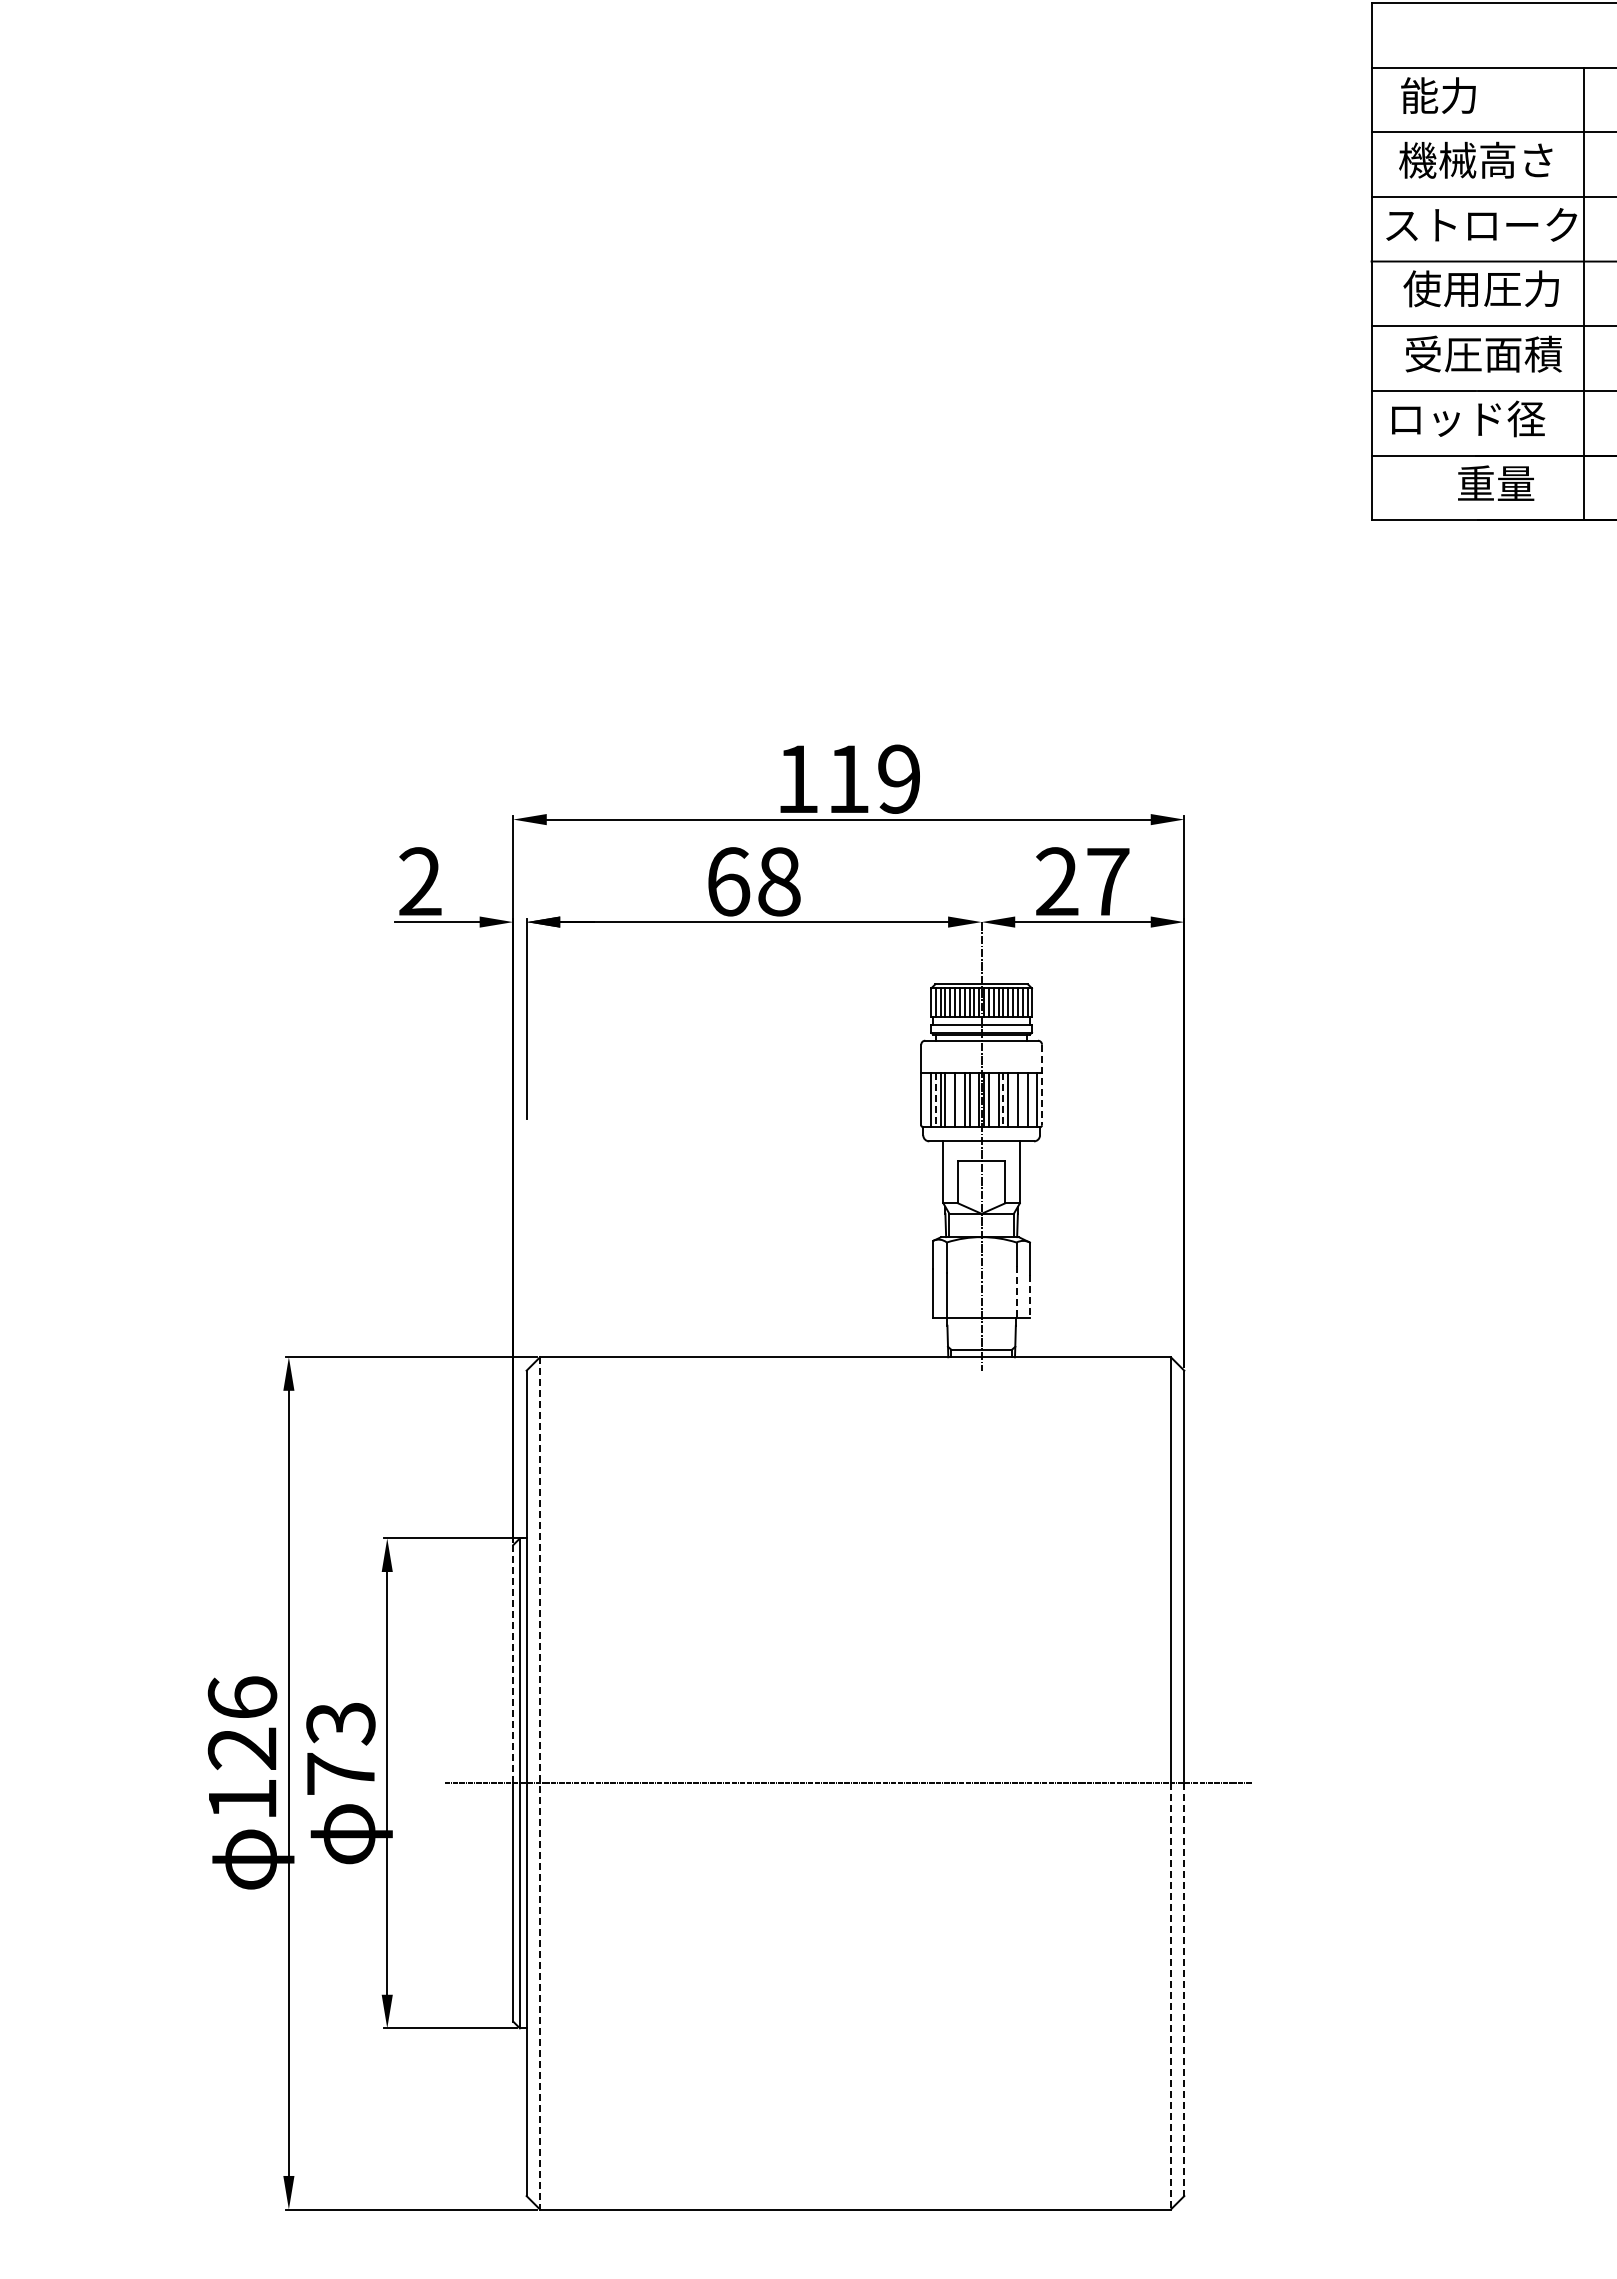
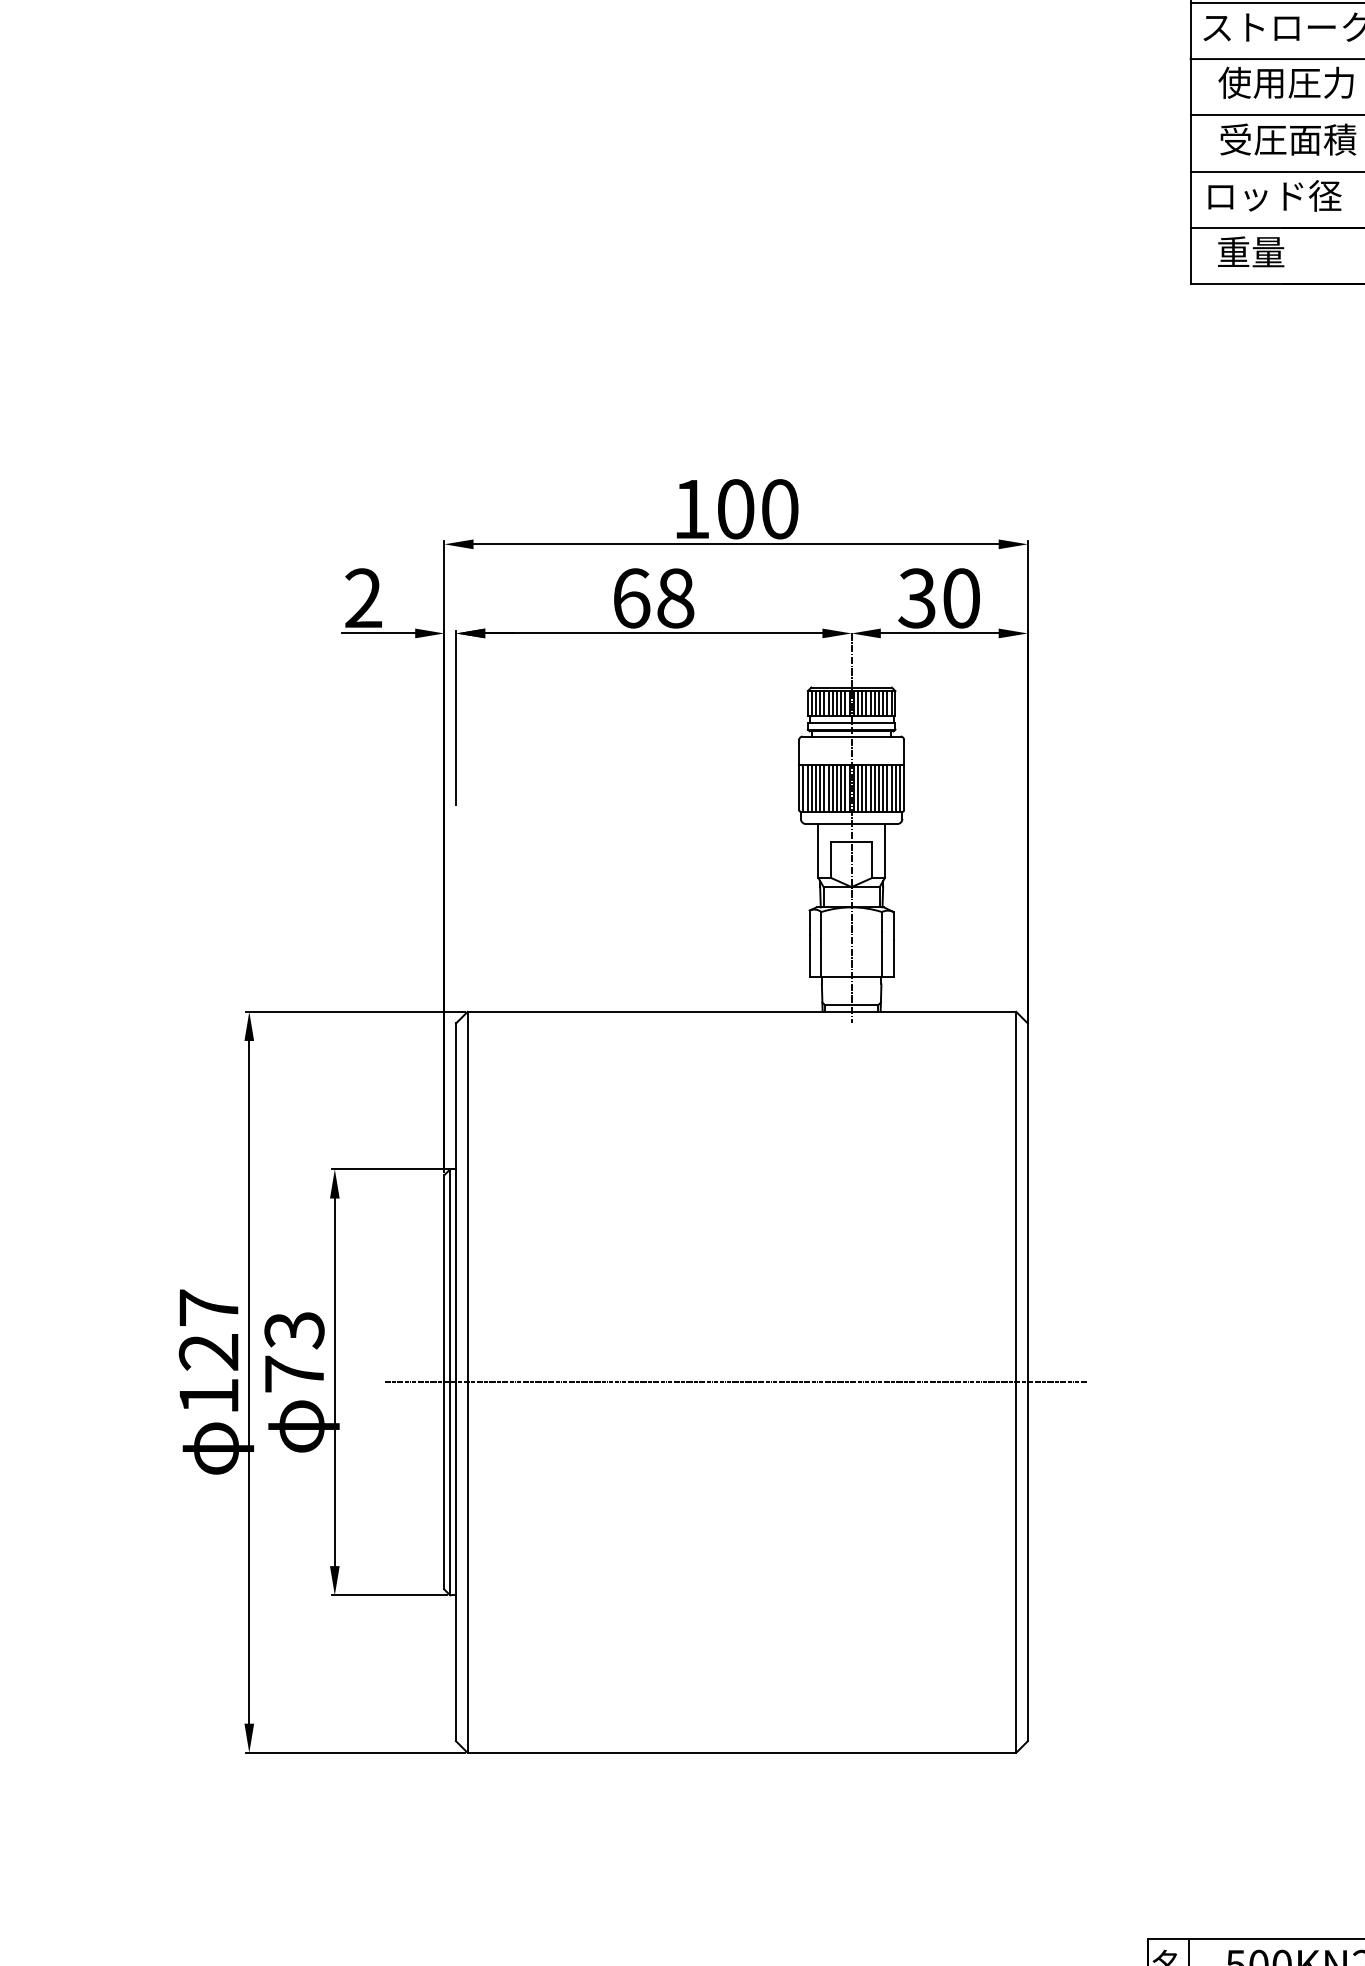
text: (1496, 482) -> (1251, 251), moved
text: (874, 778) -> (758, 508), 119 -> 100
text: (1082, 881) -> (939, 598), 27 -> 30
line: (1042, 1085) -> (904, 775), dashed -> solid
line: (926, 1099) -> (803, 787), added
line: (950, 1099) -> (824, 787), added
line: (959, 1099) -> (832, 787), added
line: (974, 1099) -> (845, 787), added
line: (993, 1099) -> (861, 787), added
line: (1013, 1099) -> (879, 787), added
line: (1022, 1099) -> (887, 787), added
line: (1032, 1099) -> (895, 787), added
line: (935, 1100) -> (811, 788), dashed -> solid
line: (1003, 1100) -> (870, 788), dashed -> solid
line: (1016, 1291) -> (881, 954), dashed -> solid
line: (1029, 1296) -> (893, 958), dashed -> solid
line: (513, 1663) -> (444, 1278), dashed -> solid
text: (242, 1697) -> (208, 1307), 126 -> 127
line: (540, 1783) -> (468, 1382), dashed -> solid
line: (1184, 1990) -> (1028, 1562), dashed -> solid
line: (1170, 1996) -> (1015, 1567), dashed -> solid

